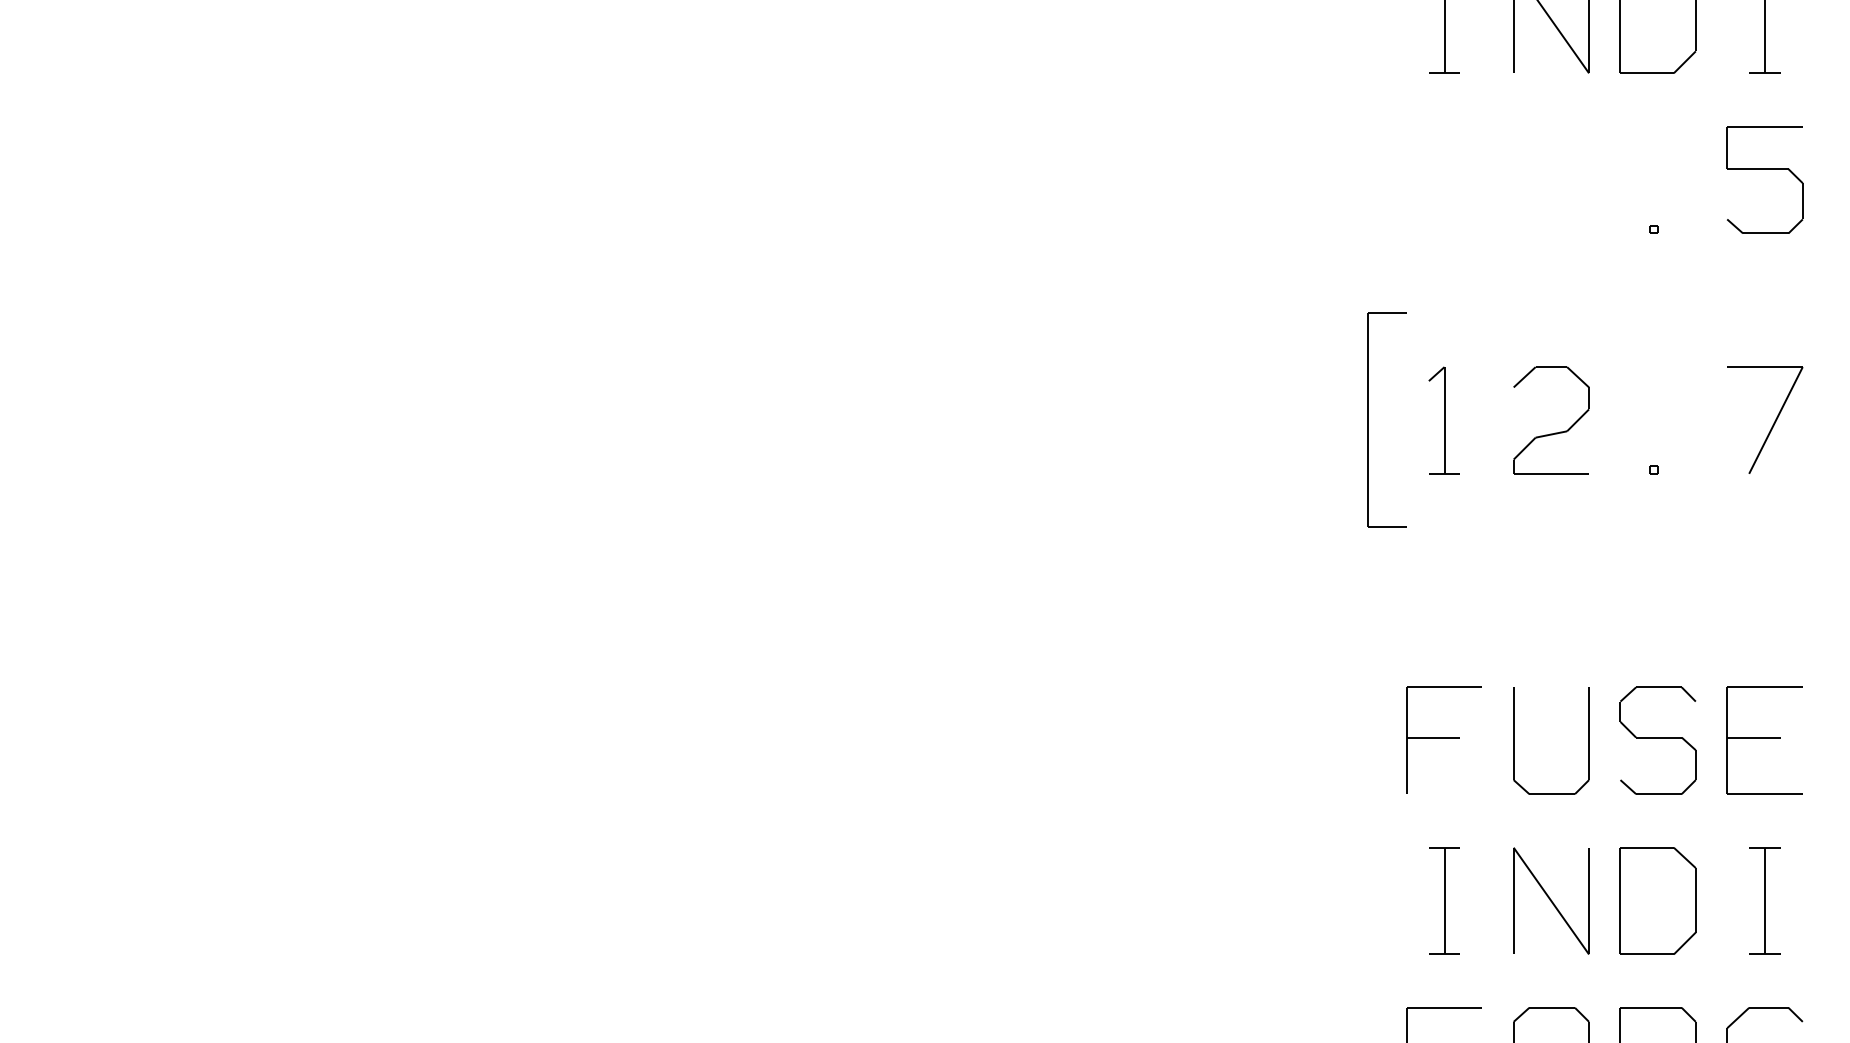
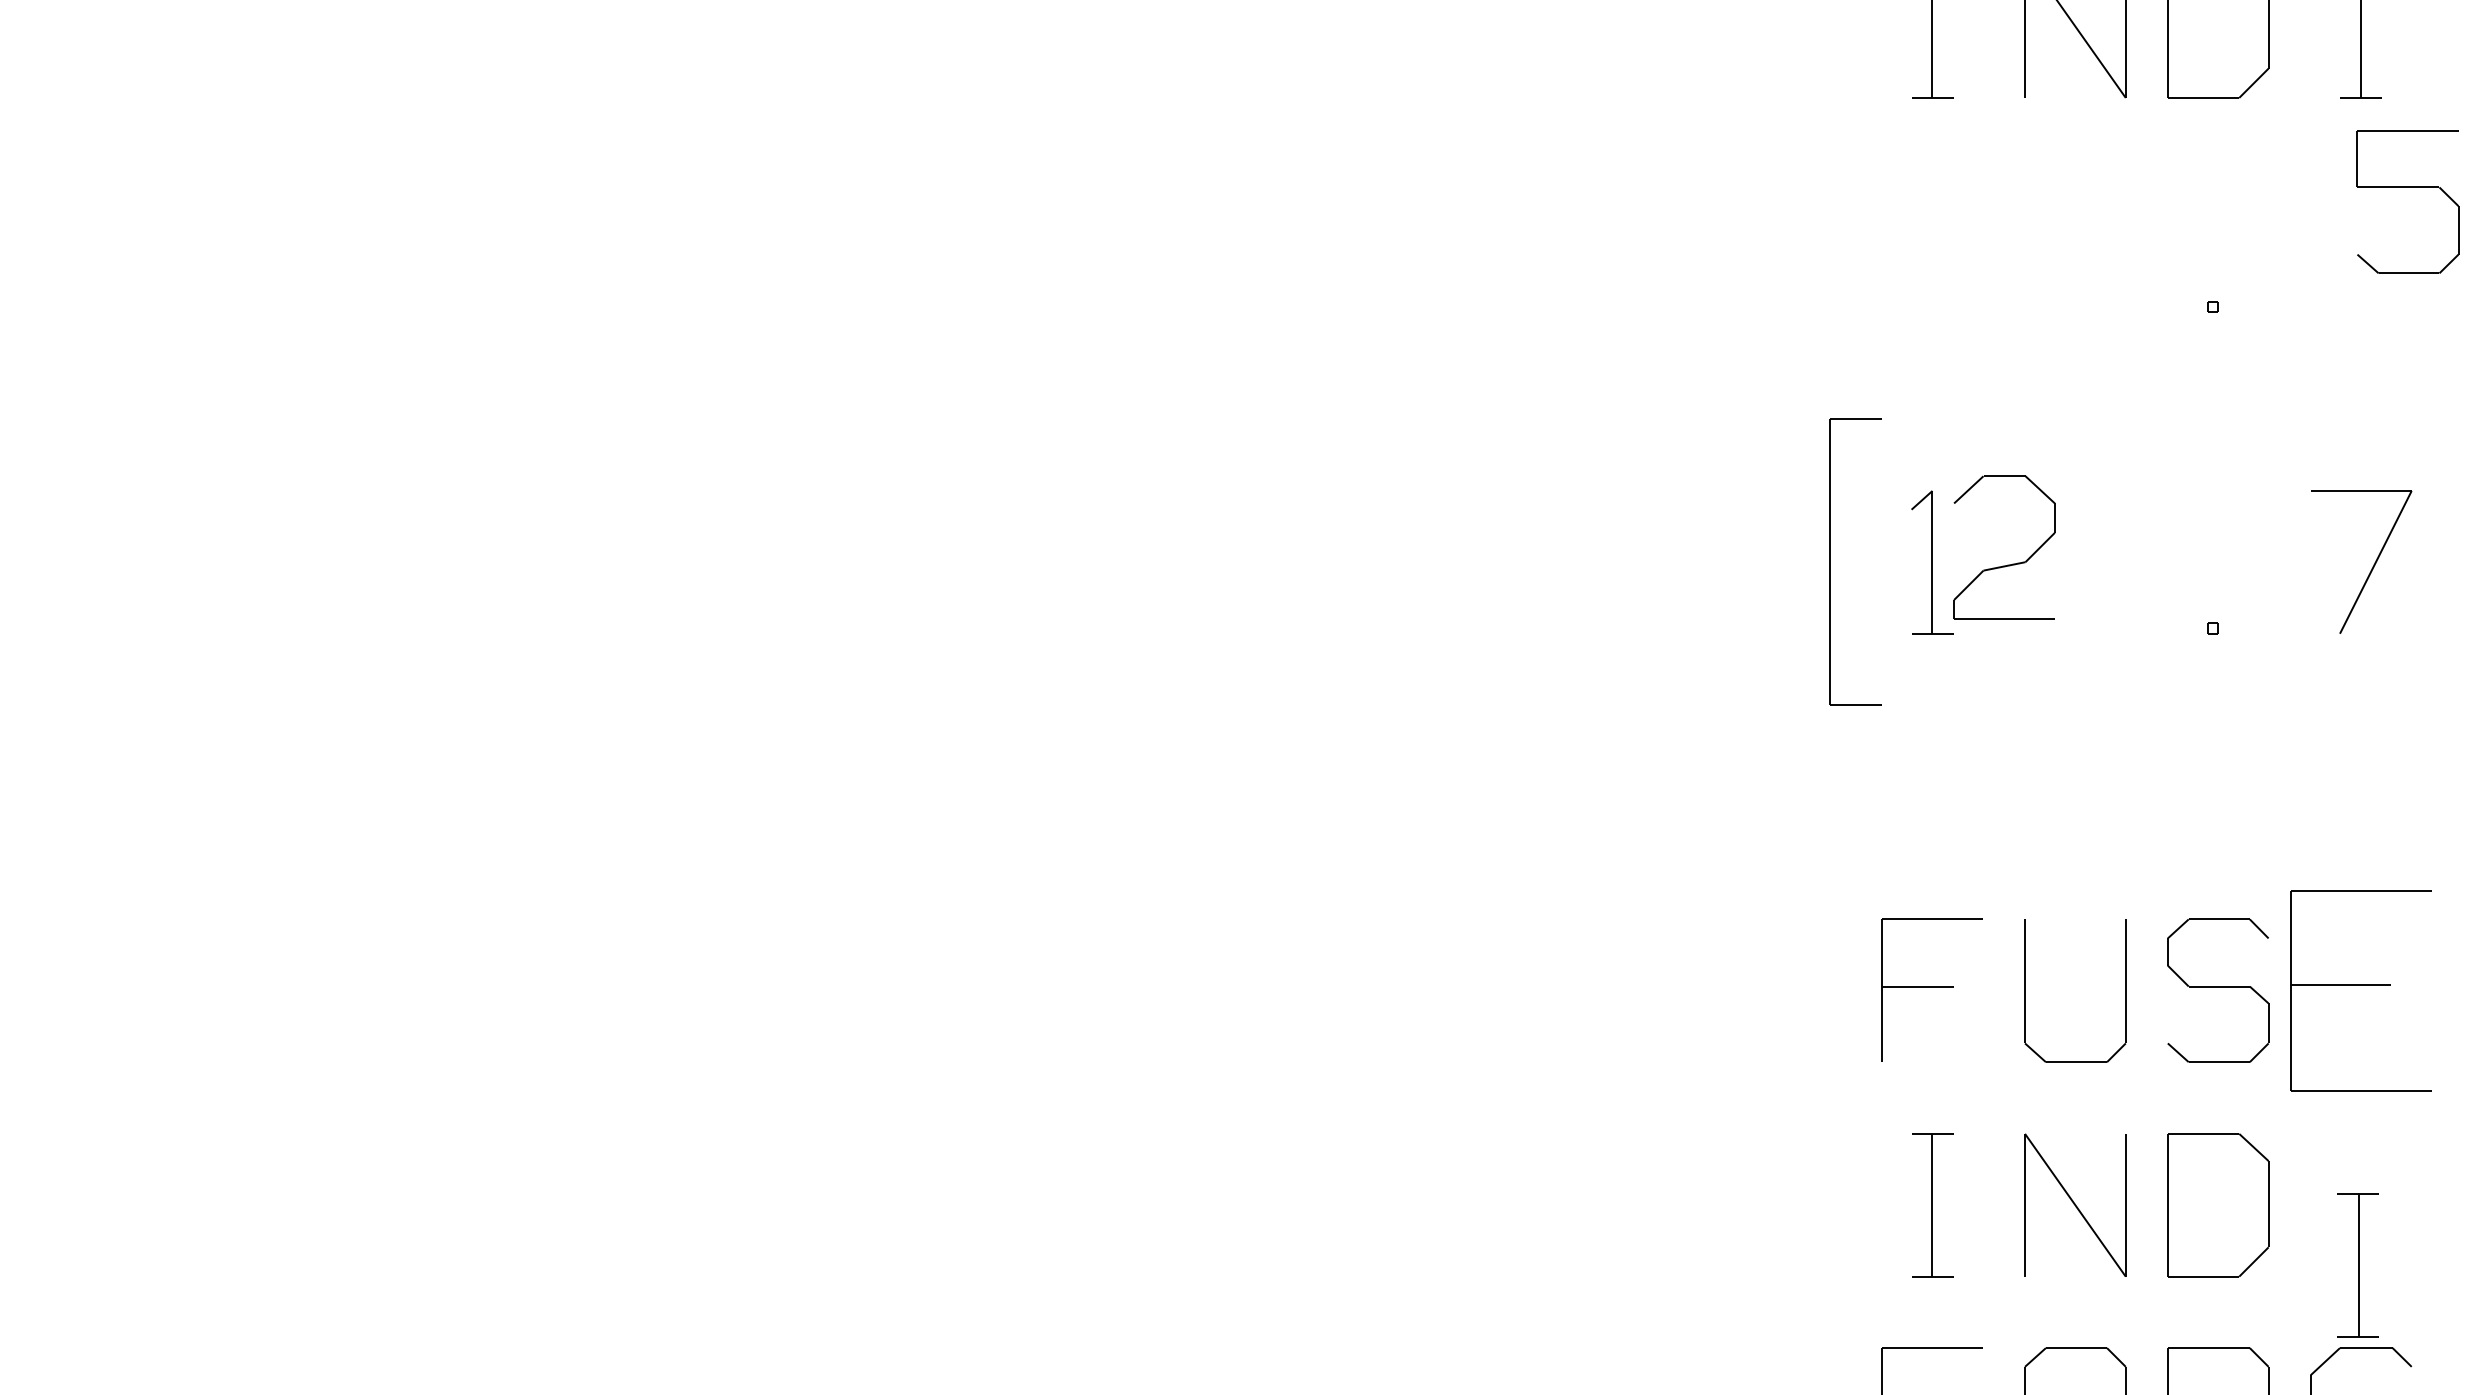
part: (1764, 169) -> (2407, 187), moved
part: (1555, 432) -> (2010, 563), moved
part: (1764, 740) -> (2360, 990), size x1.4
part: (1764, 900) -> (2357, 1264), moved

